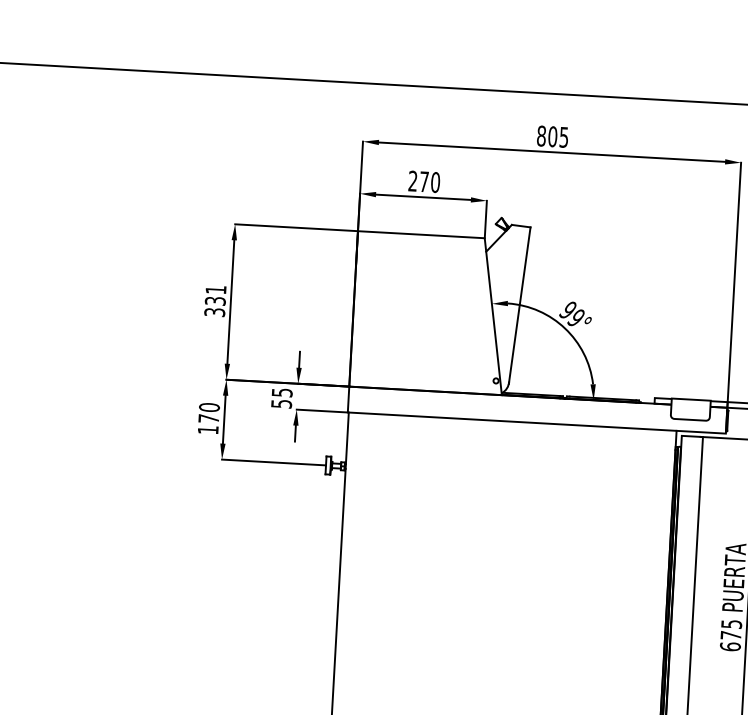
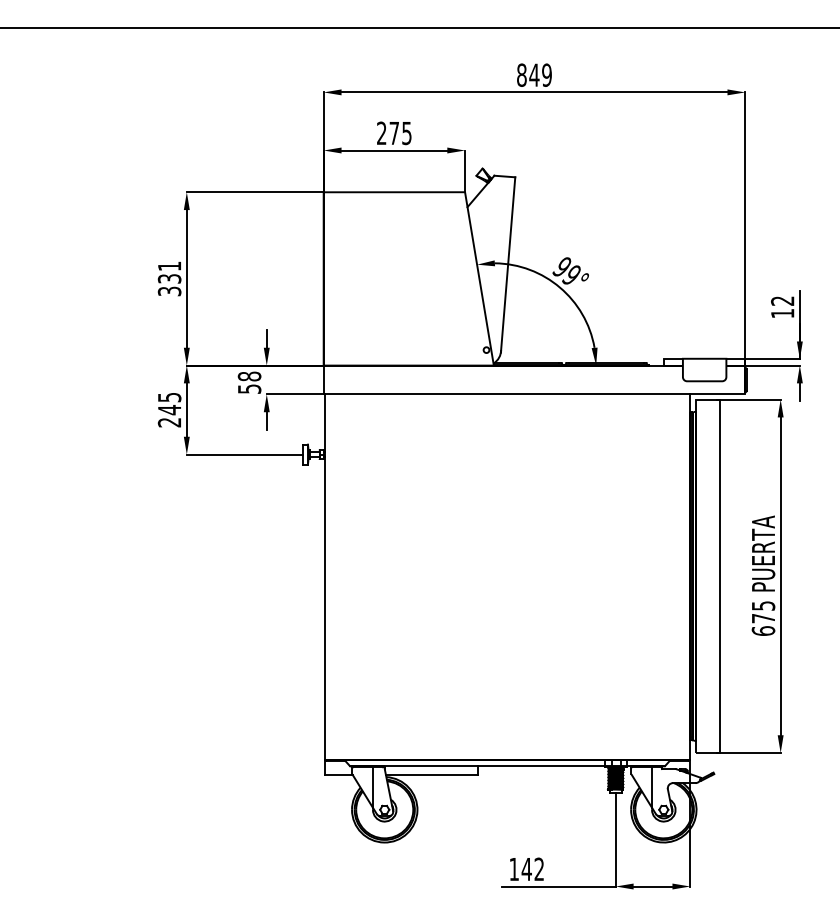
text: (558, 136) -> (540, 74), 805 -> 849
text: (435, 182) -> (406, 133), 270 -> 275
text: (282, 392) -> (249, 376), 55 -> 58
text: (208, 418) -> (169, 409), 170 -> 245

